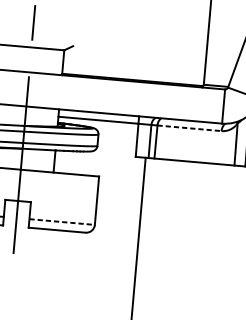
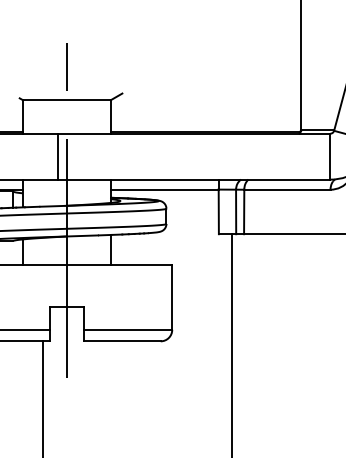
line: (21, 88) -> (58, 156), added
line: (189, 128) -> (287, 189), dashed -> solid
line: (62, 221) -> (128, 329), dashed -> solid

